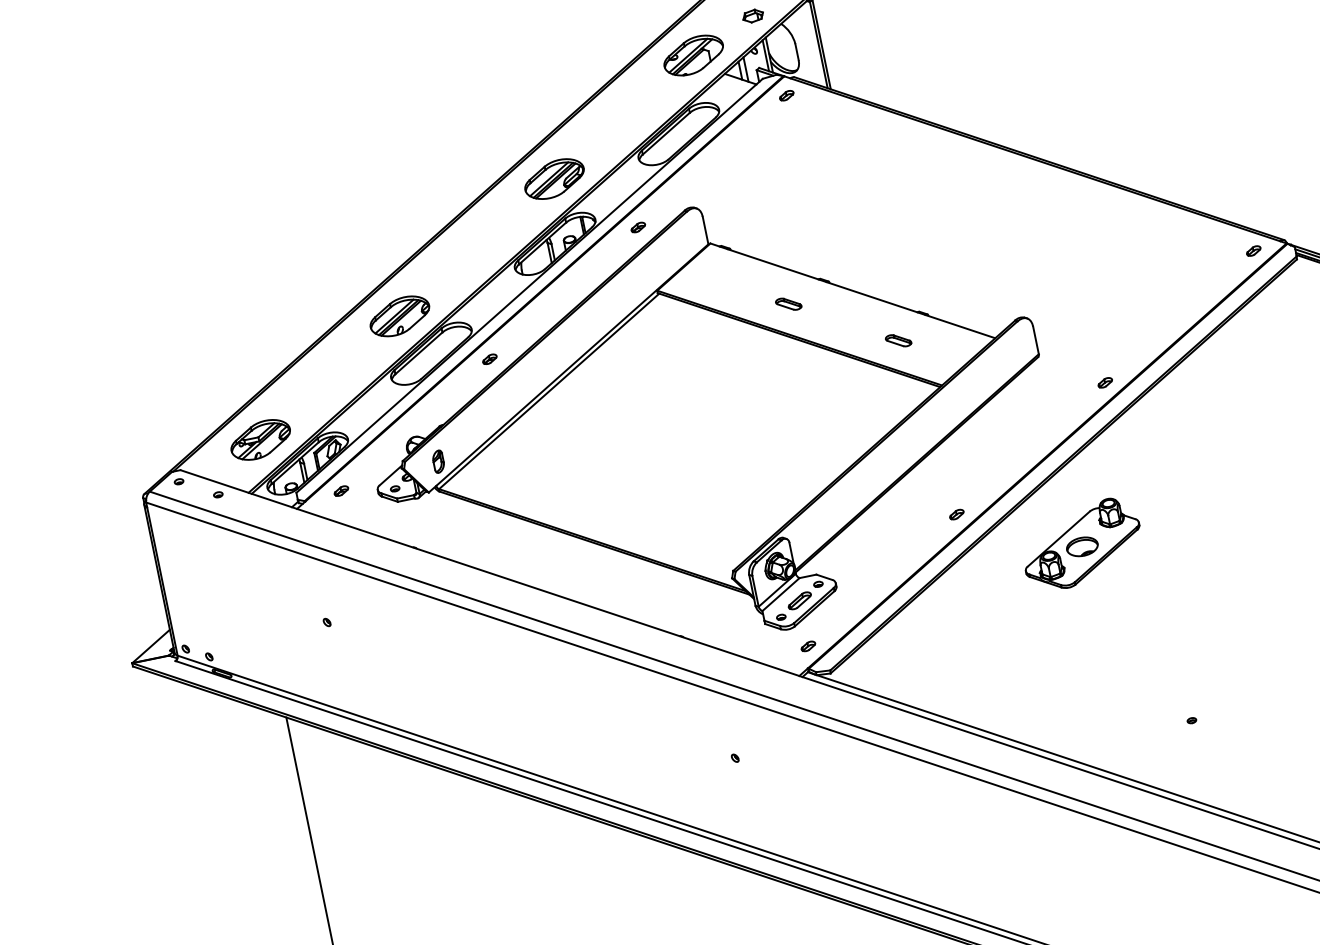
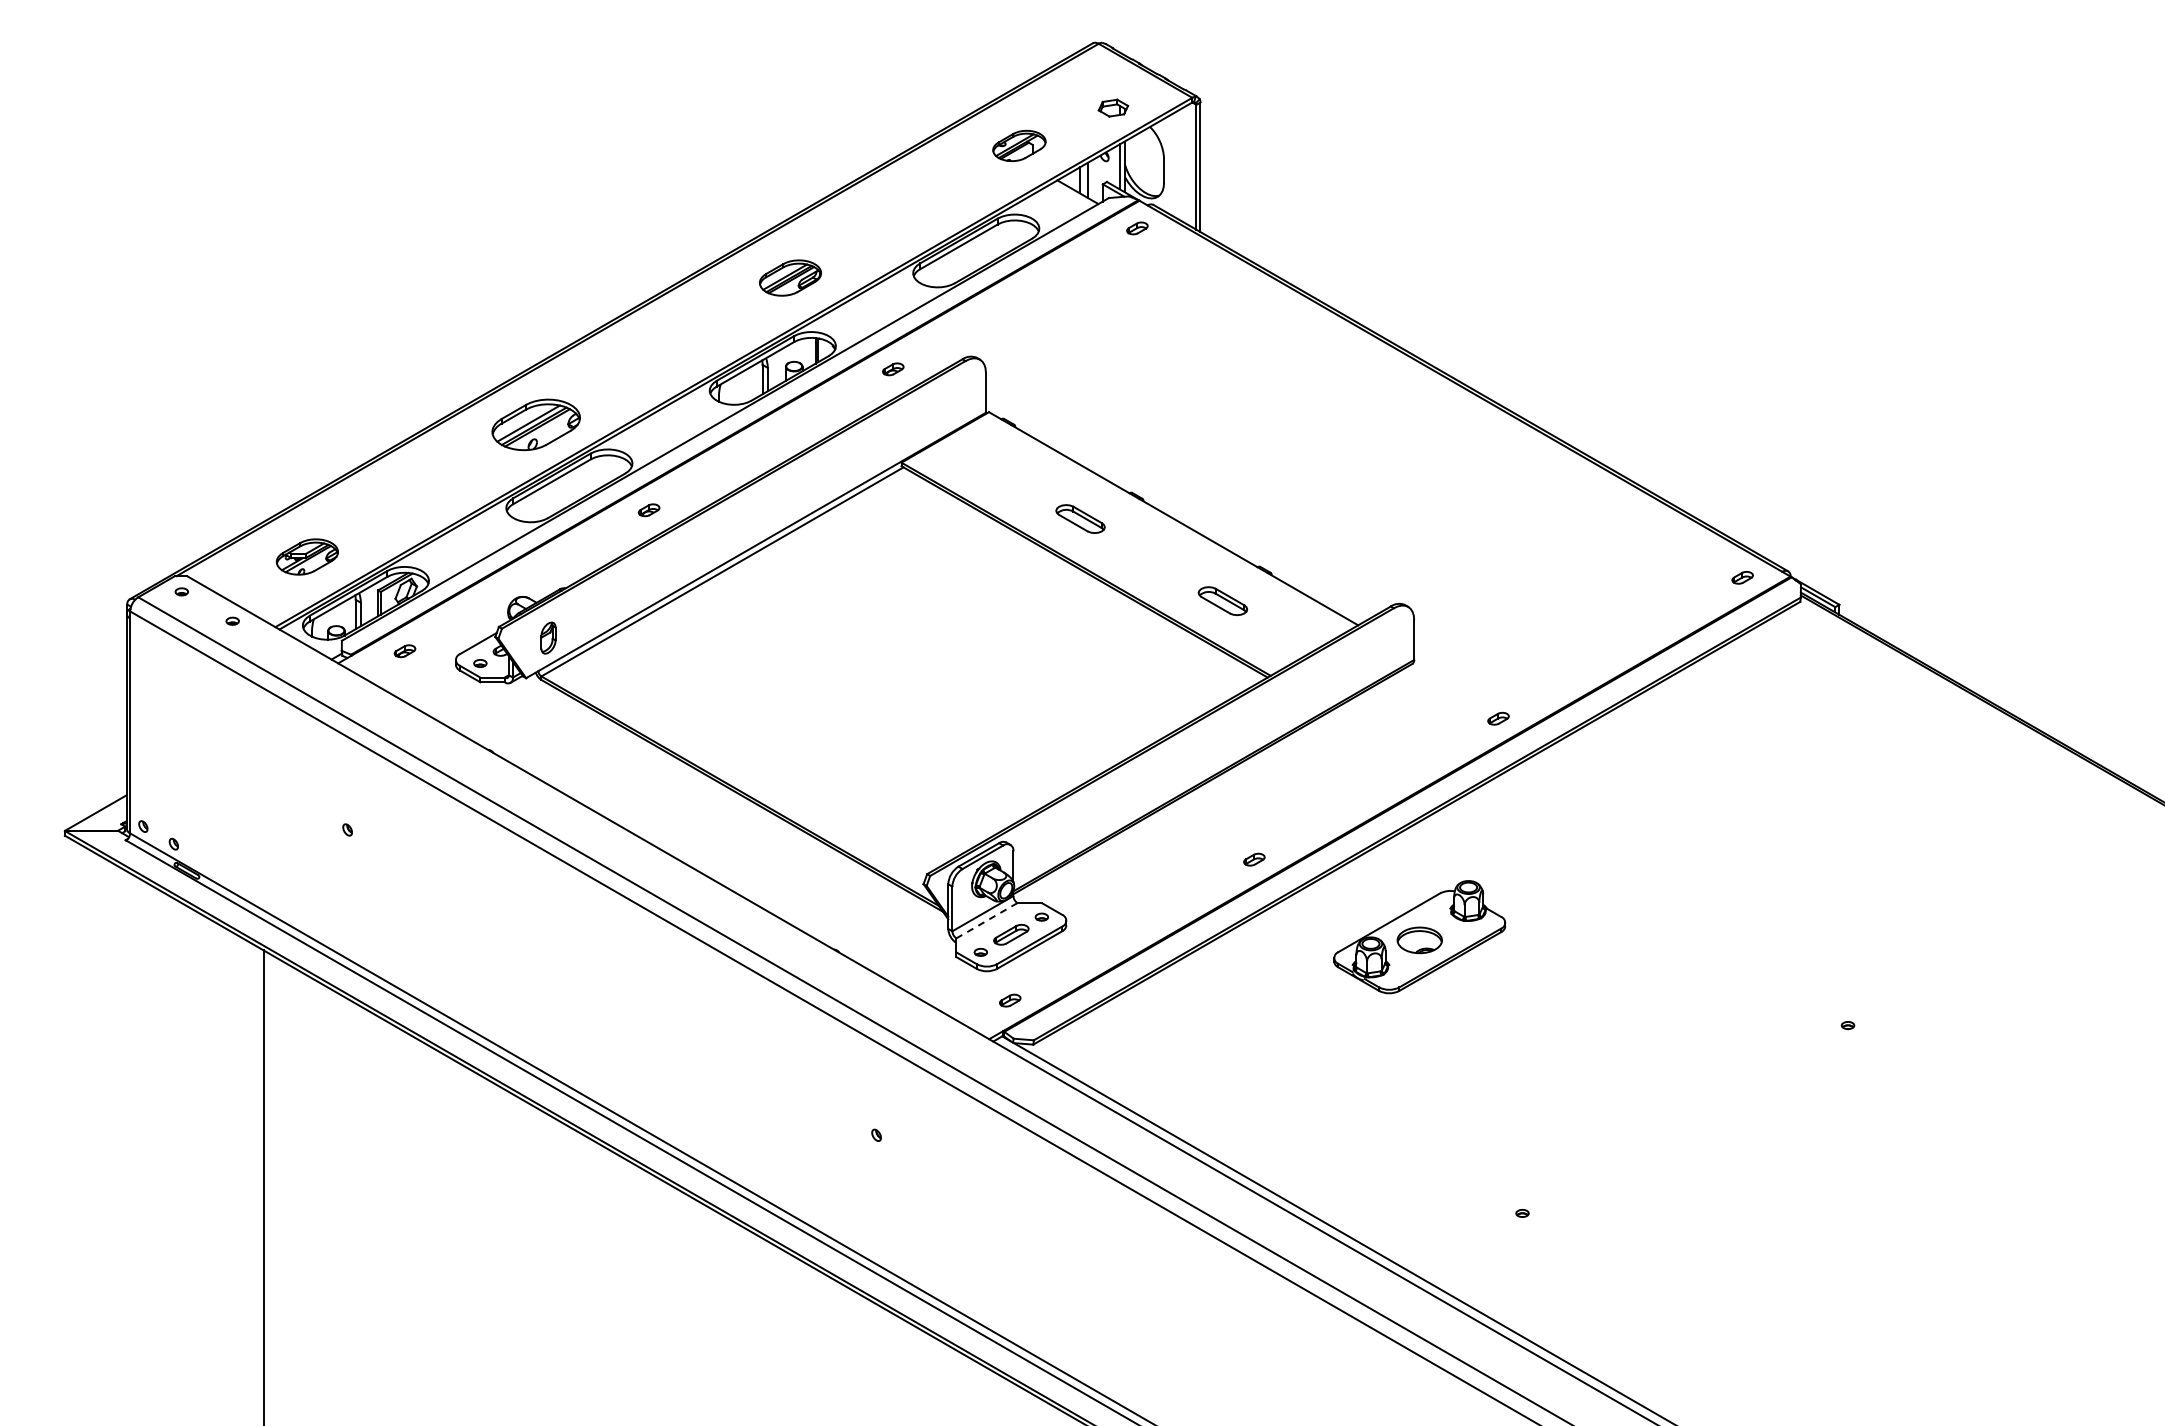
part: (693, 55) -> (1019, 145), size x0.6
part: (554, 178) -> (790, 277), size x0.7
part: (788, 303) -> (1080, 518), size x1.4
part: (898, 341) -> (1222, 601), size x1.4
part: (260, 439) -> (307, 556), size x0.7
line: (780, 594) -> (986, 920), solid -> dashed

